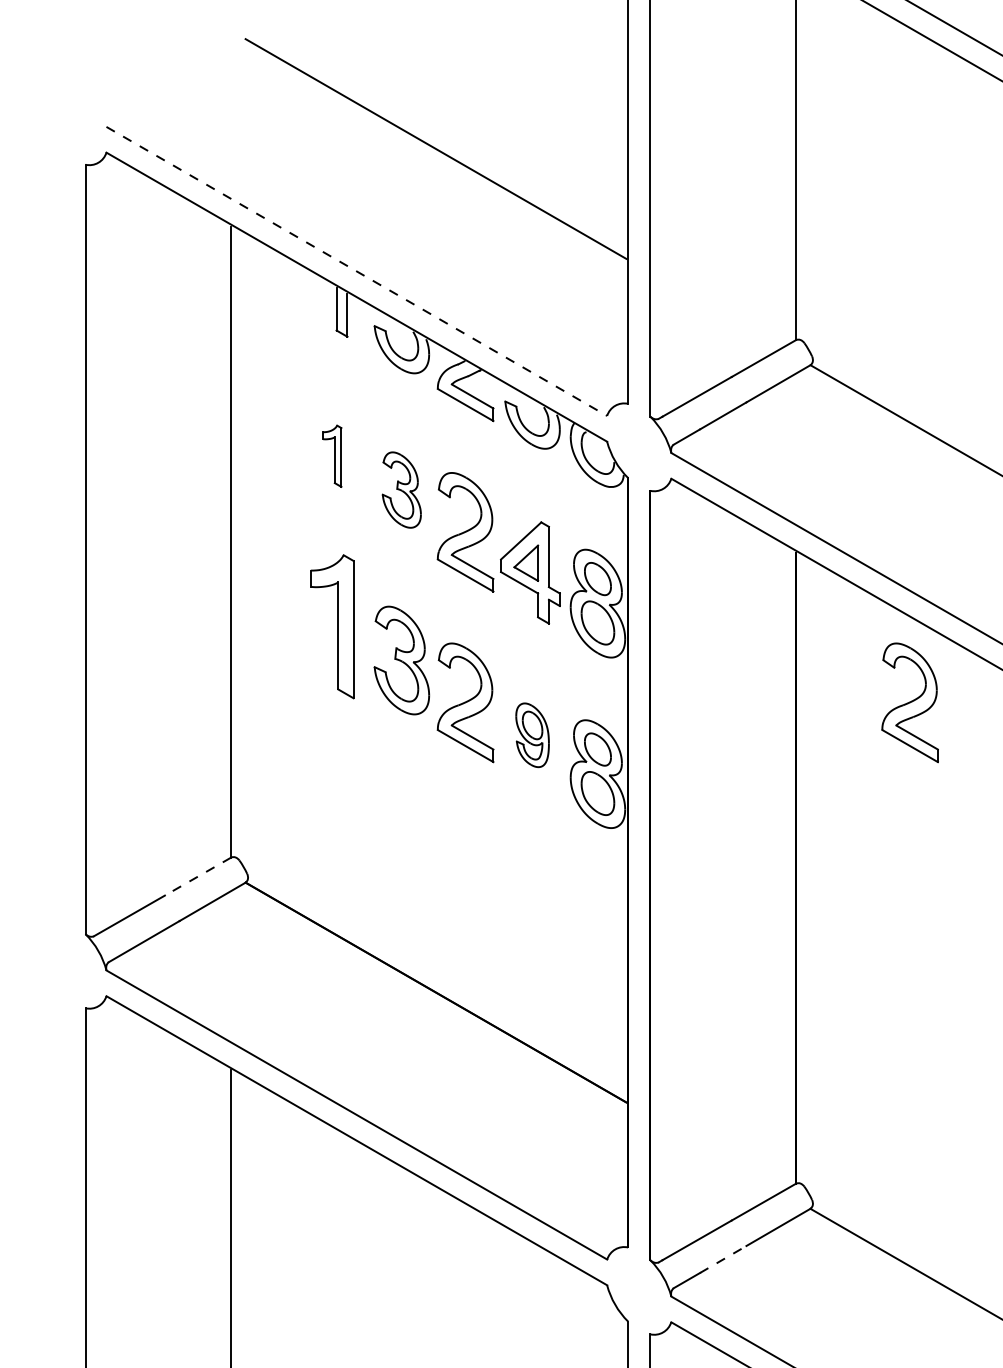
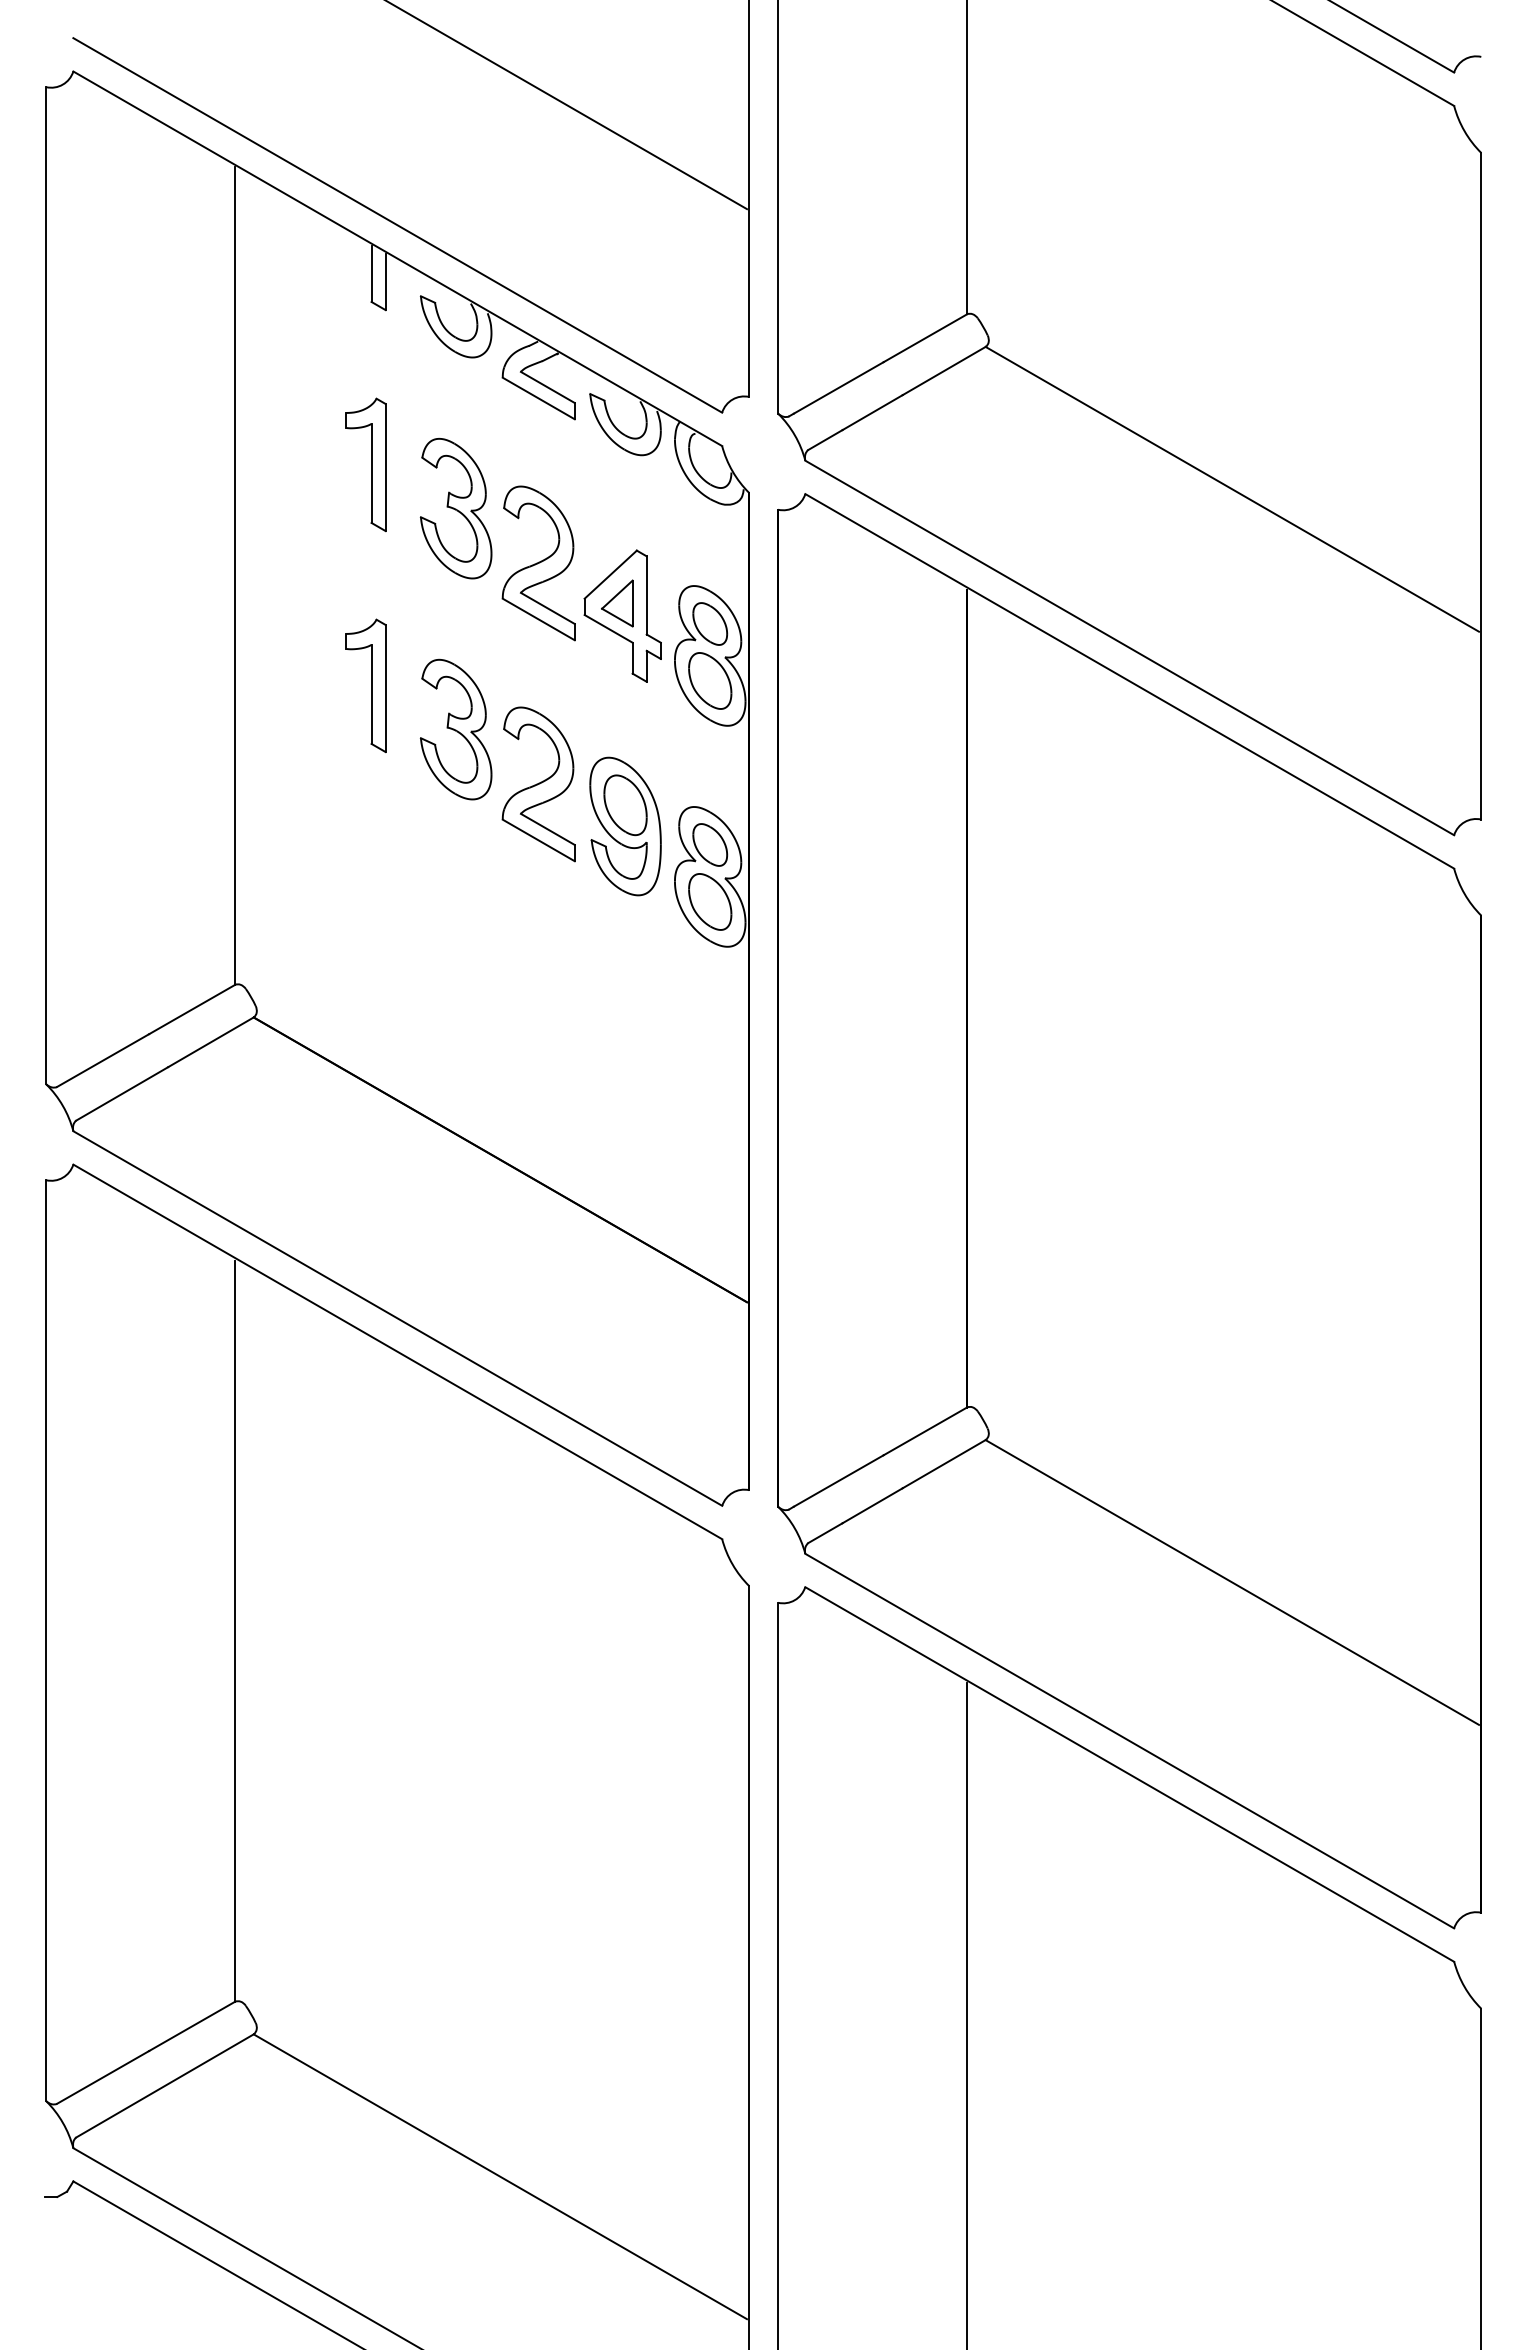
line: (356, 271) -> (397, 225), dashed -> solid
part: (331, 455) -> (365, 464), size x1.67
part: (401, 489) -> (455, 508), size x1.43
part: (331, 626) -> (365, 685), size x0.71
part: (909, 702) -> (1114, 784), removed
part: (532, 735) -> (625, 826), size x1.67
line: (197, 876) -> (191, 1009), dashed -> solid
line: (723, 1259) -> (872, 1505), dashed -> solid

